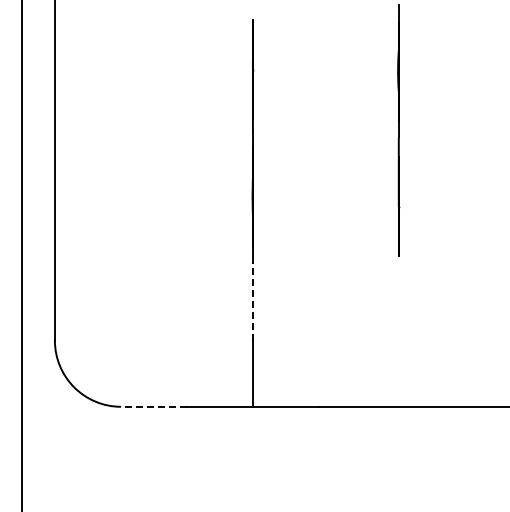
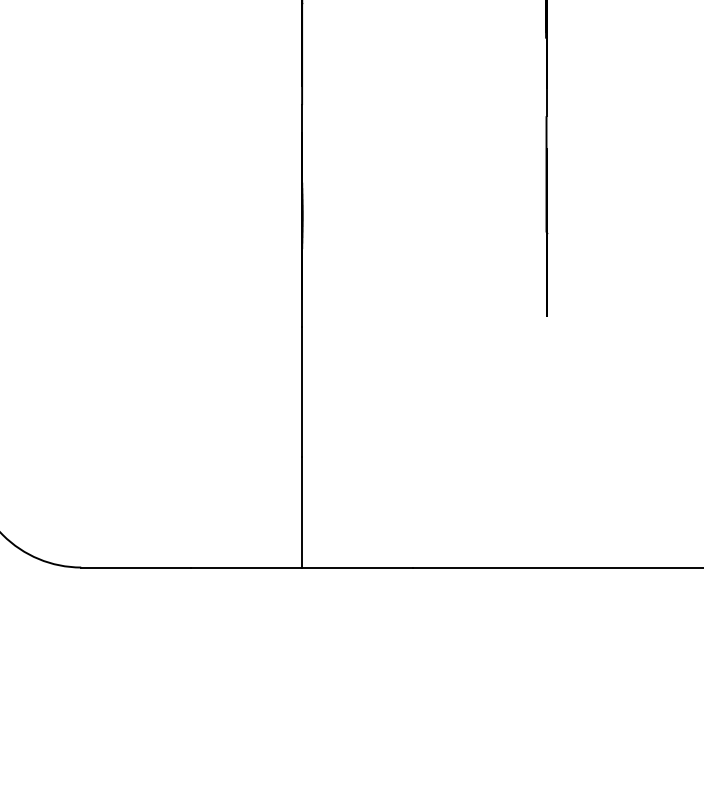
line: (252, 301) -> (301, 391), dashed -> solid
line: (153, 406) -> (135, 567), dashed -> solid

